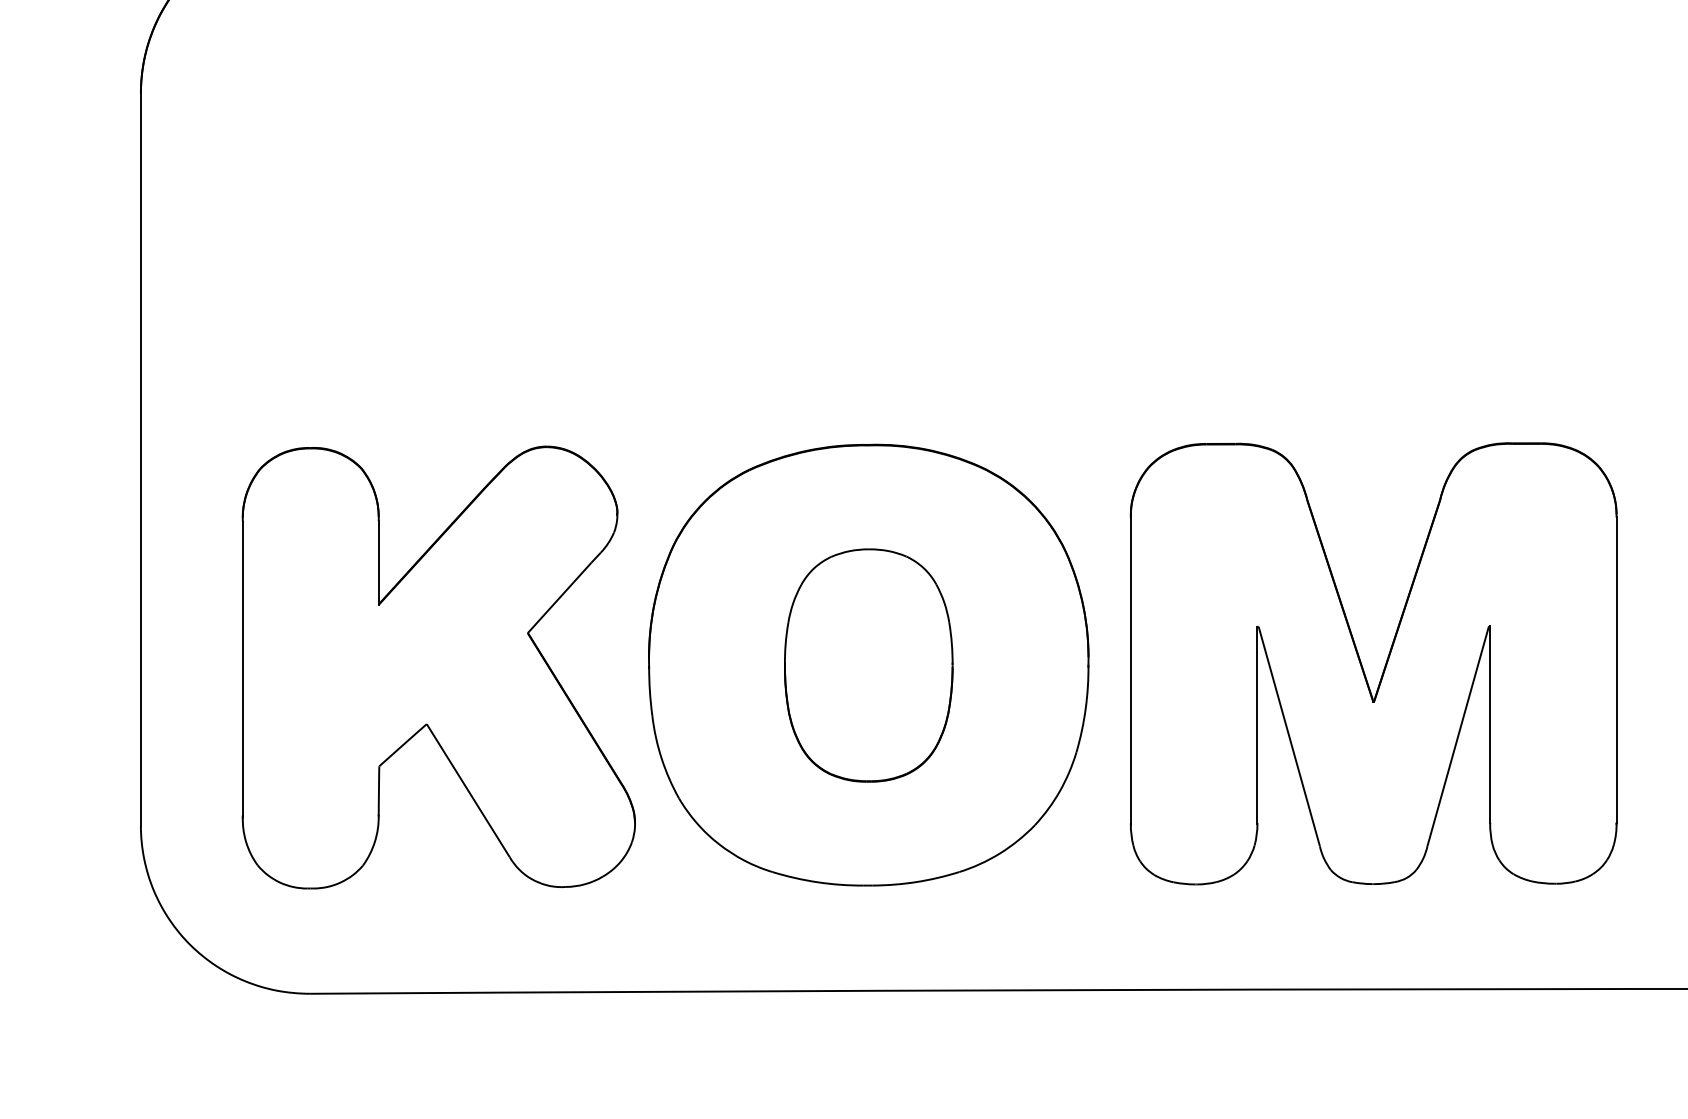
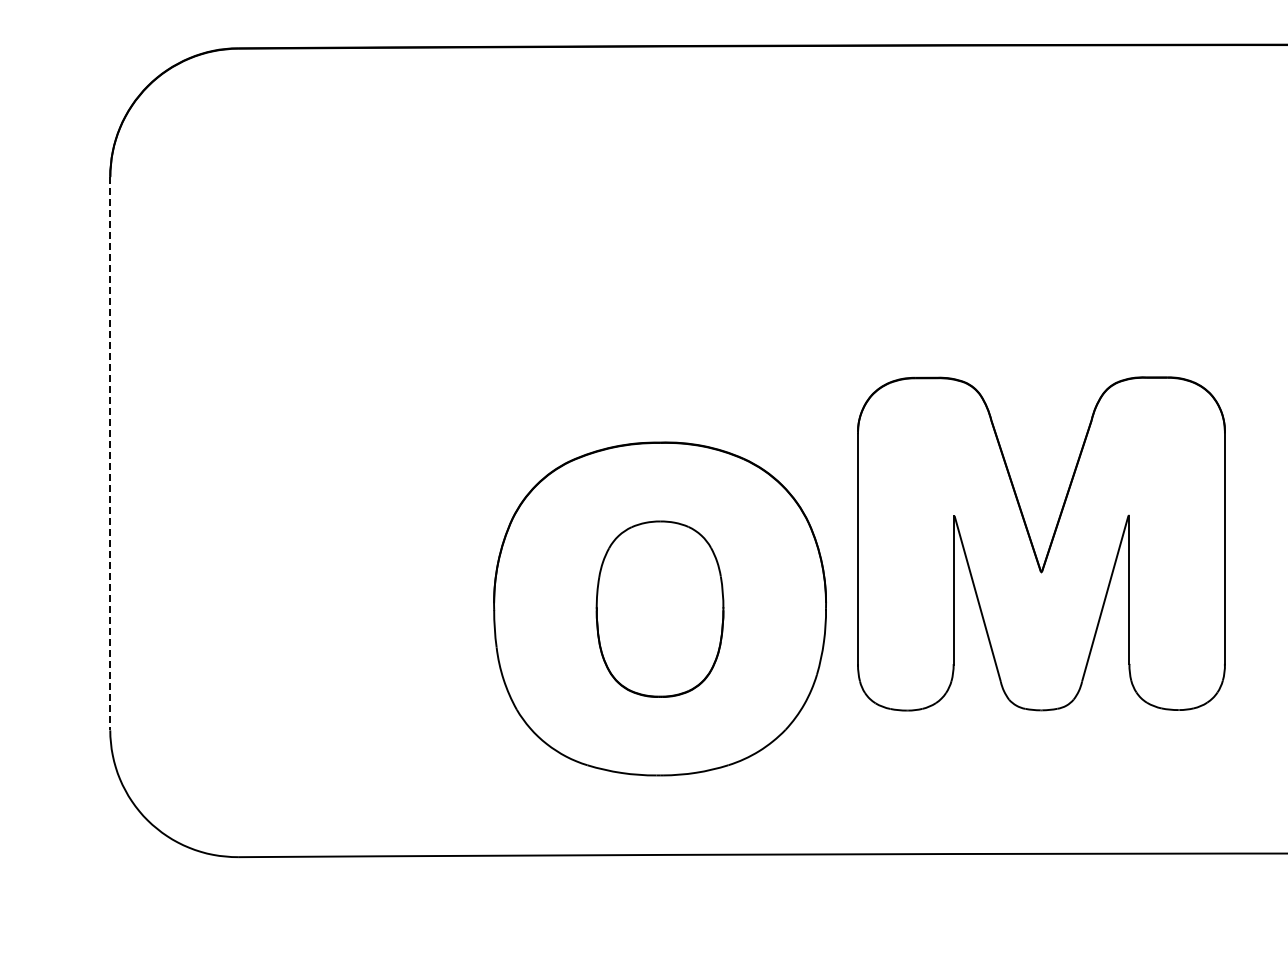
line: (141, 459) -> (110, 453), solid -> dashed
part: (1384, 664) -> (1049, 544), moved
part: (439, 667) -> (335, 610), removed

